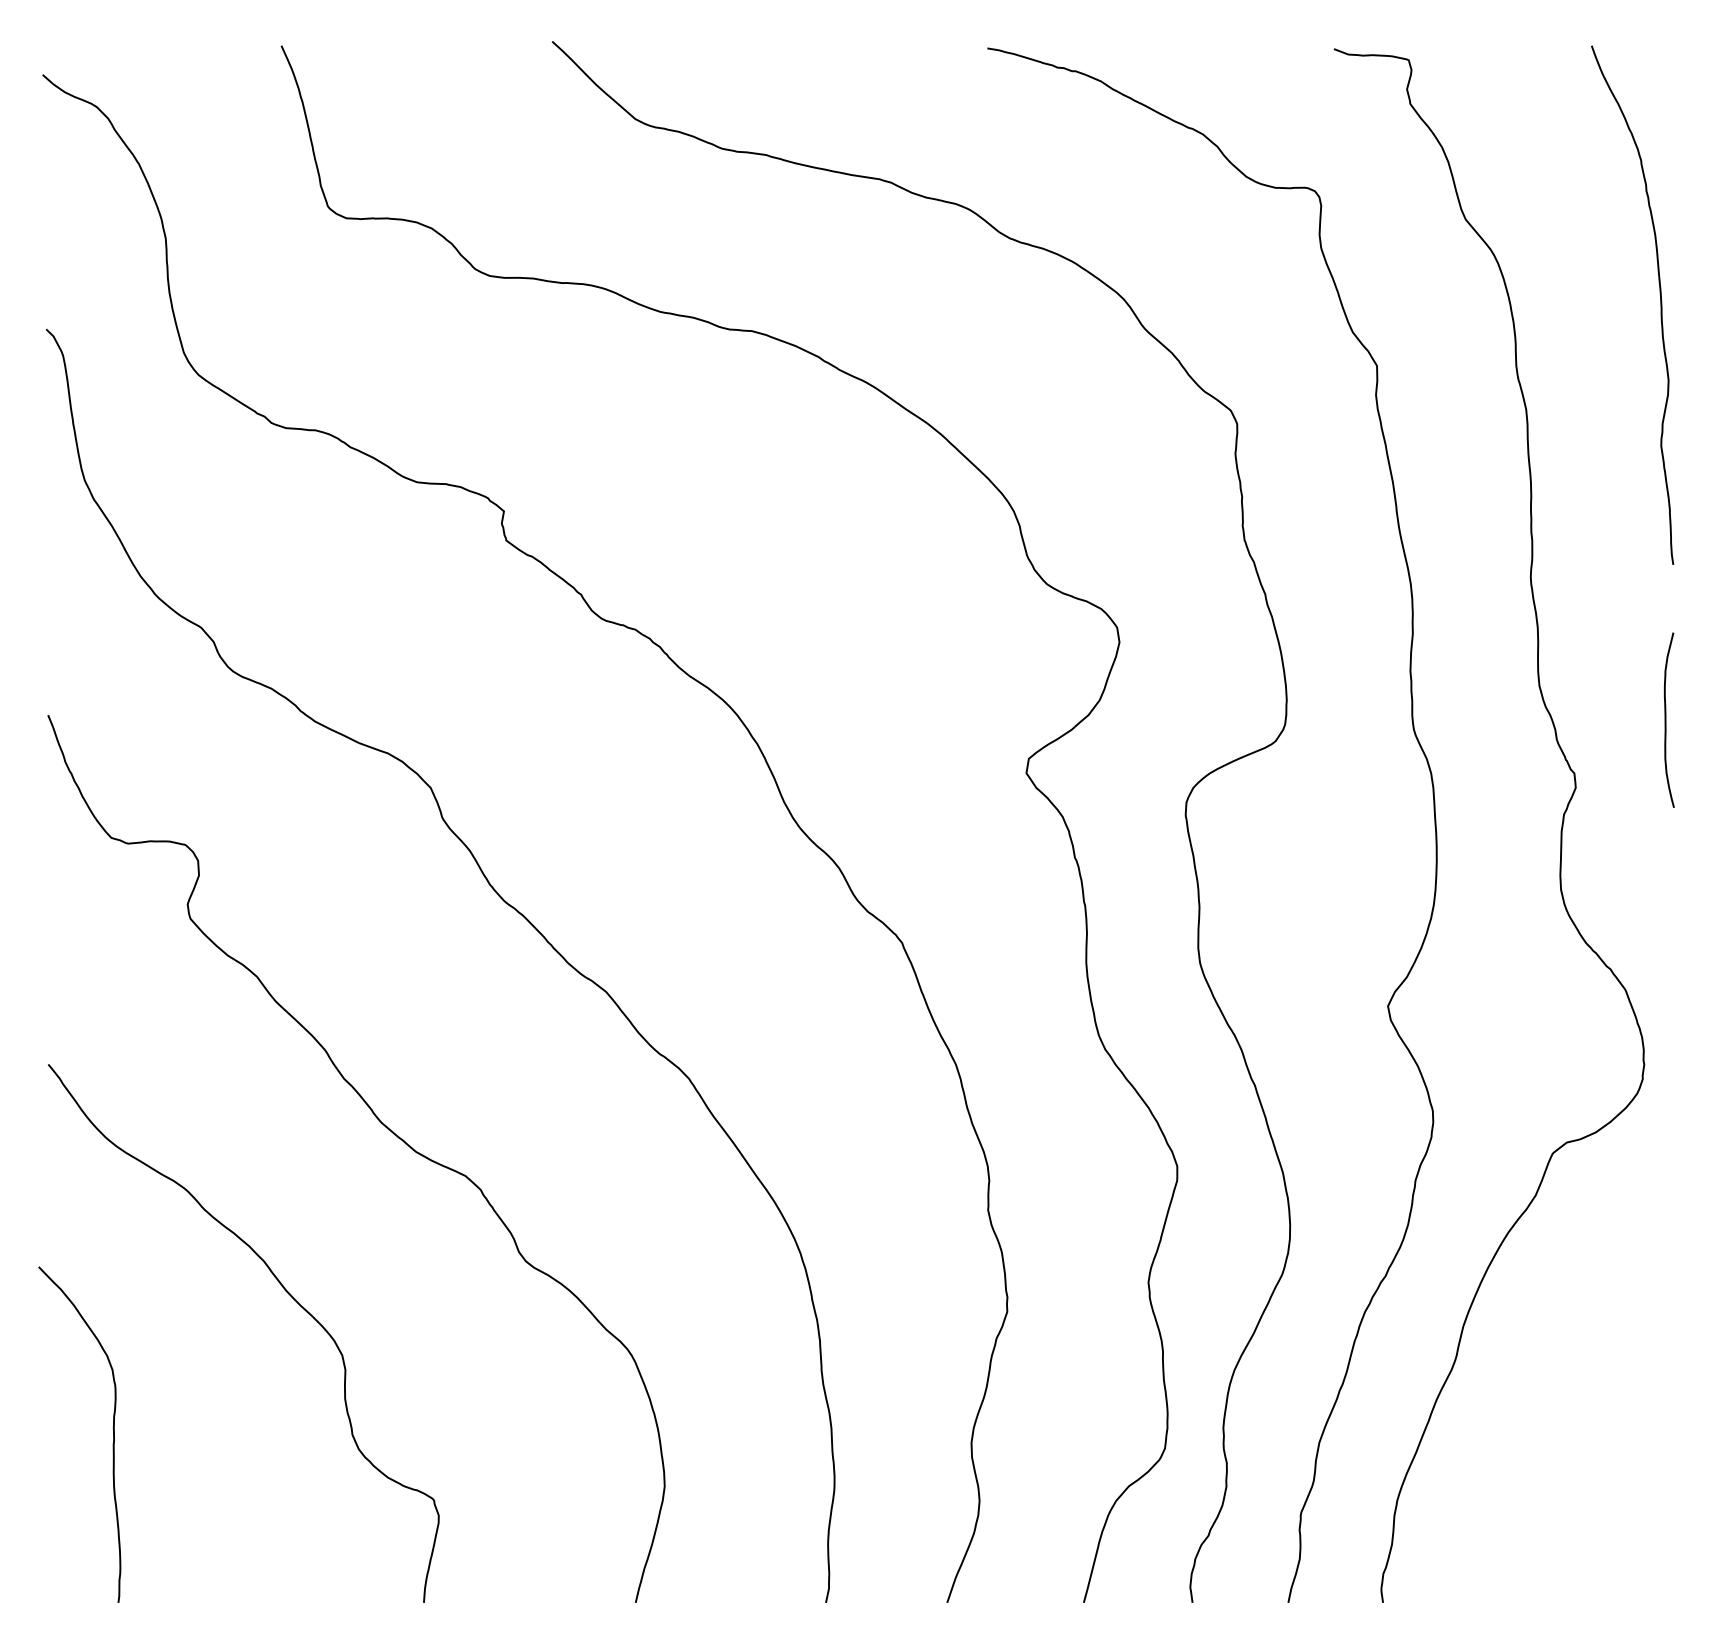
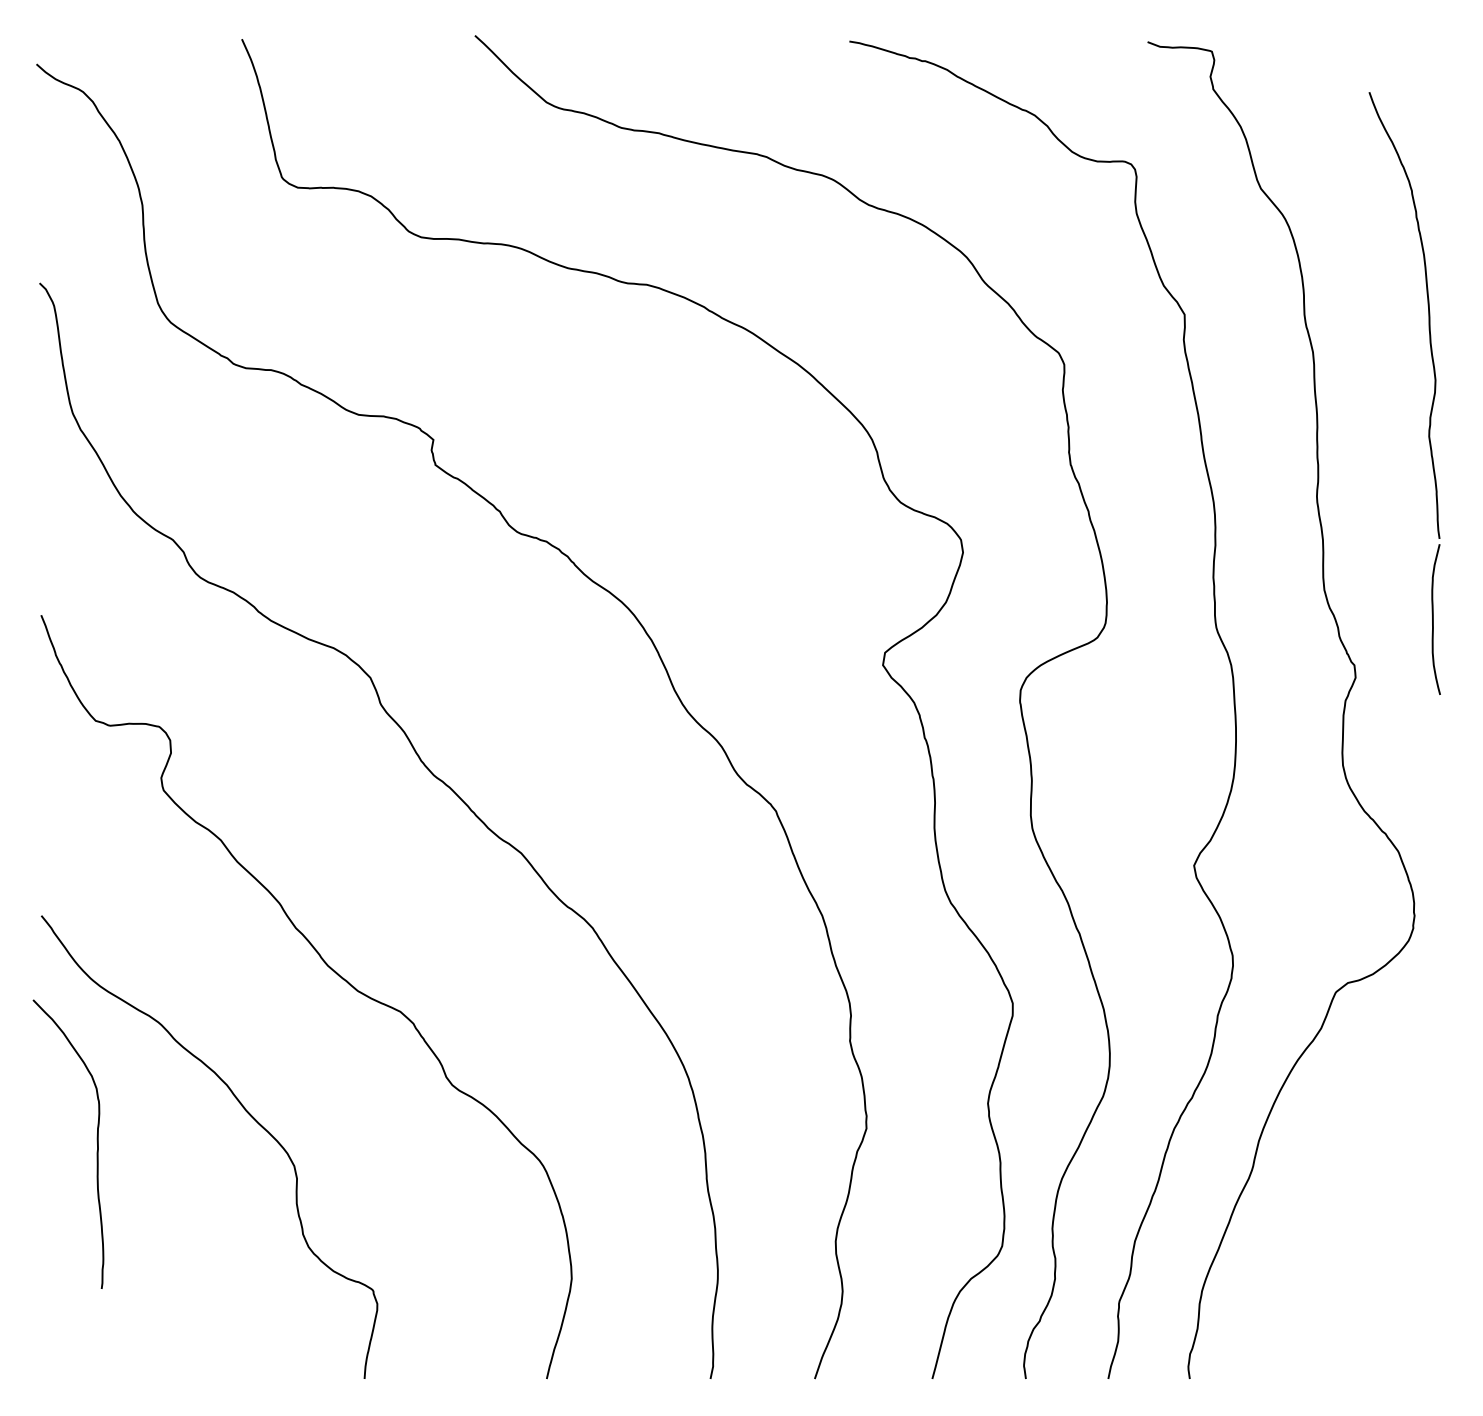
curve: (1660, 305) -> (1428, 315), moved
curve: (112, 1431) -> (96, 1141), moved

